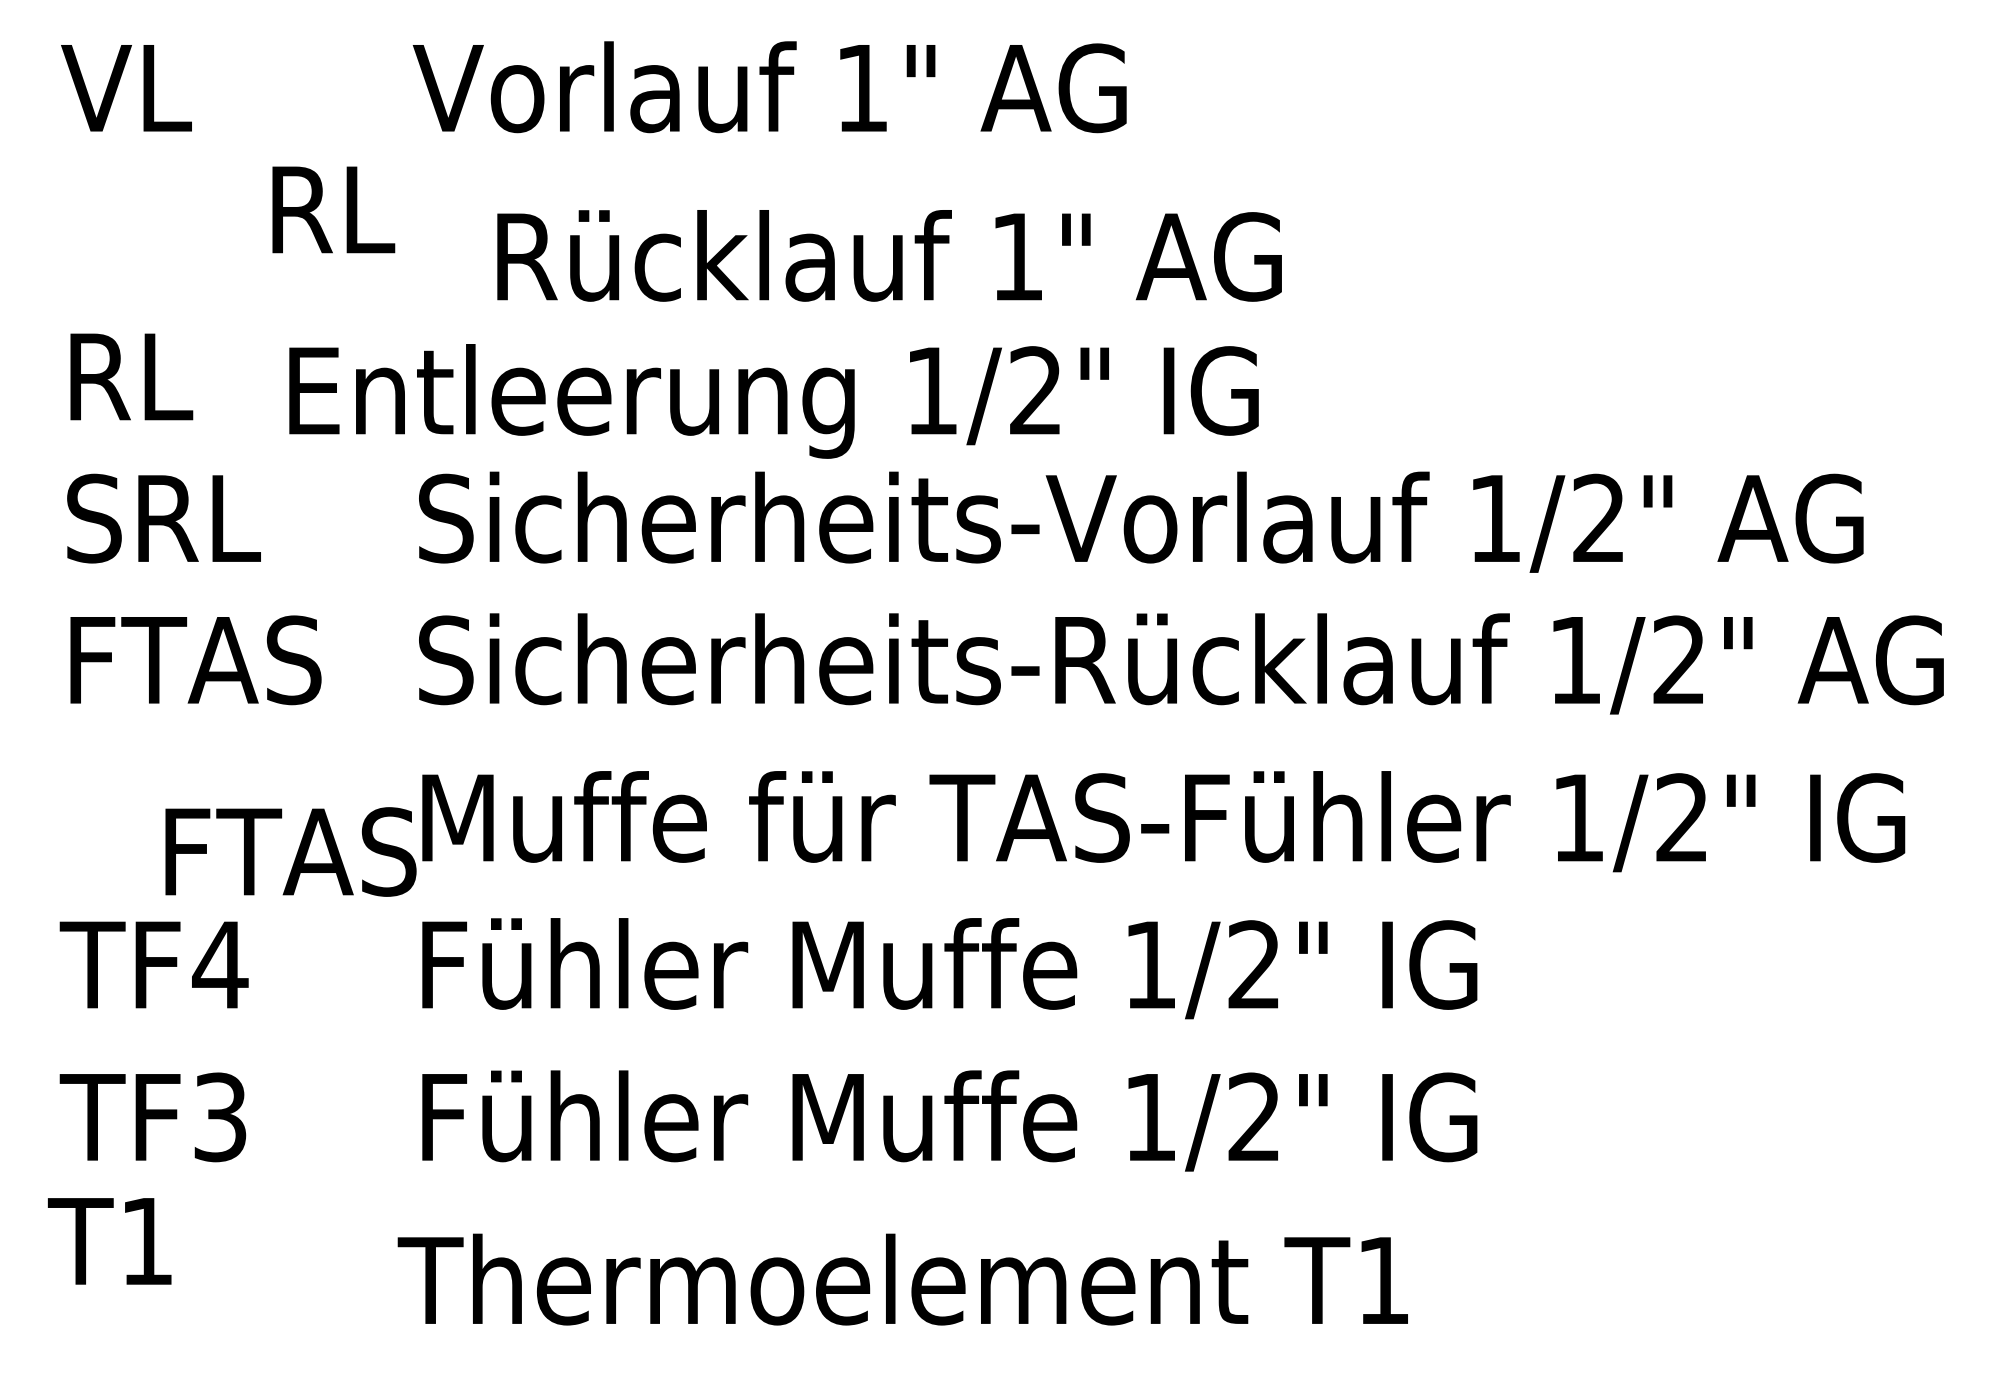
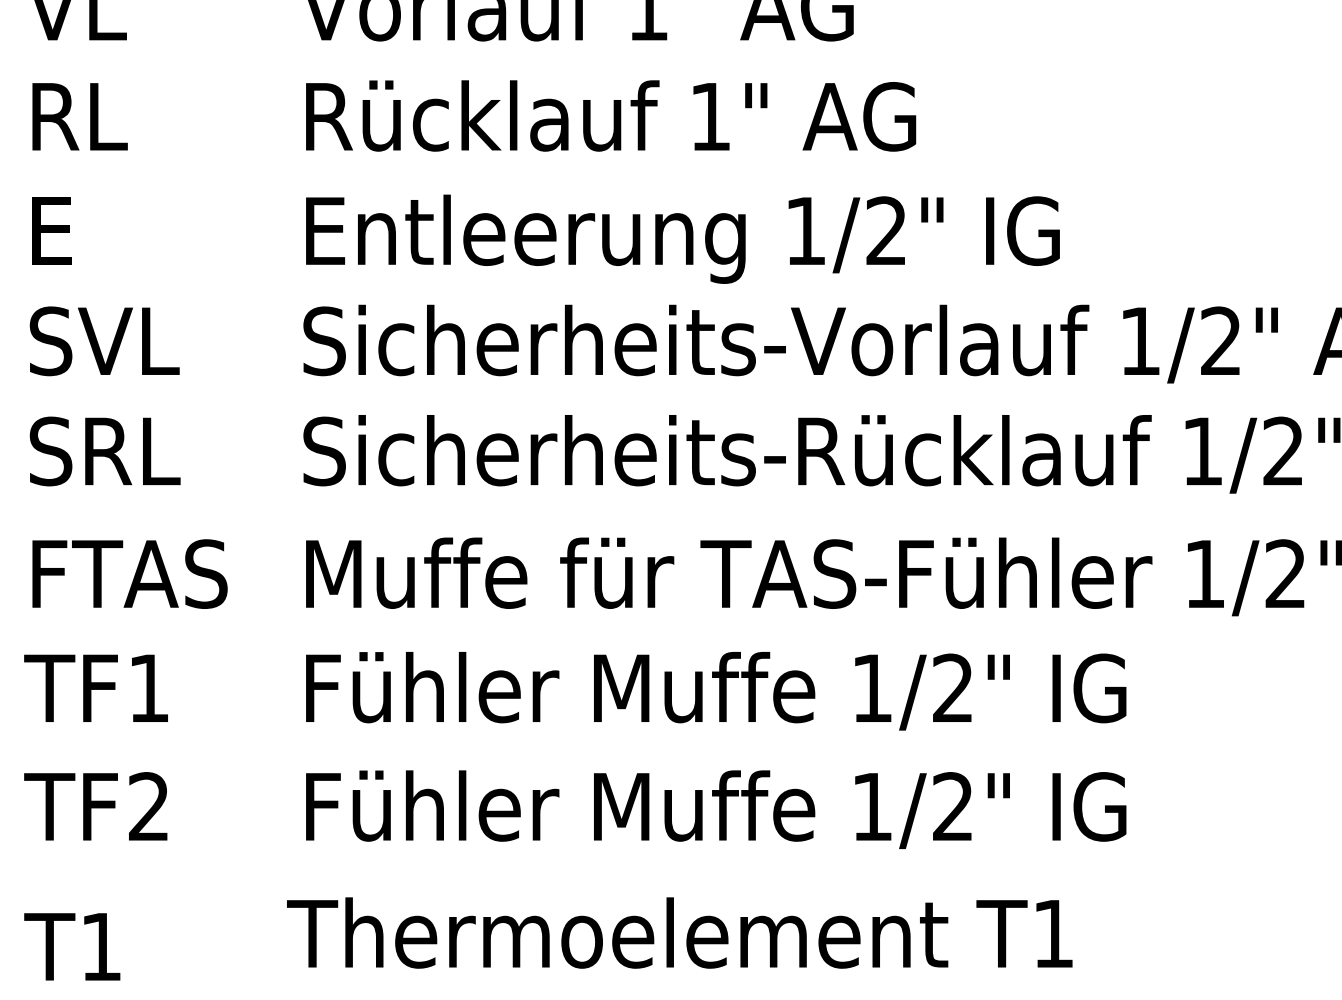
text: (333, 209) -> (79, 116), moved
text: (889, 255) -> (611, 115), moved
text: (131, 376) -> (79, 230), RL -> E
text: (773, 401) -> (682, 239), moved
text: (194, 518) -> (128, 341), SRL -> SVL
text: (194, 660) -> (128, 451), FTAS -> SRL
text: (290, 851) -> (129, 573), moved
text: (220, 964) -> (149, 688), TF4 -> TF1
text: (220, 1117) -> (149, 806), TF3 -> TF2
text: (109, 1241) -> (72, 946), moved

